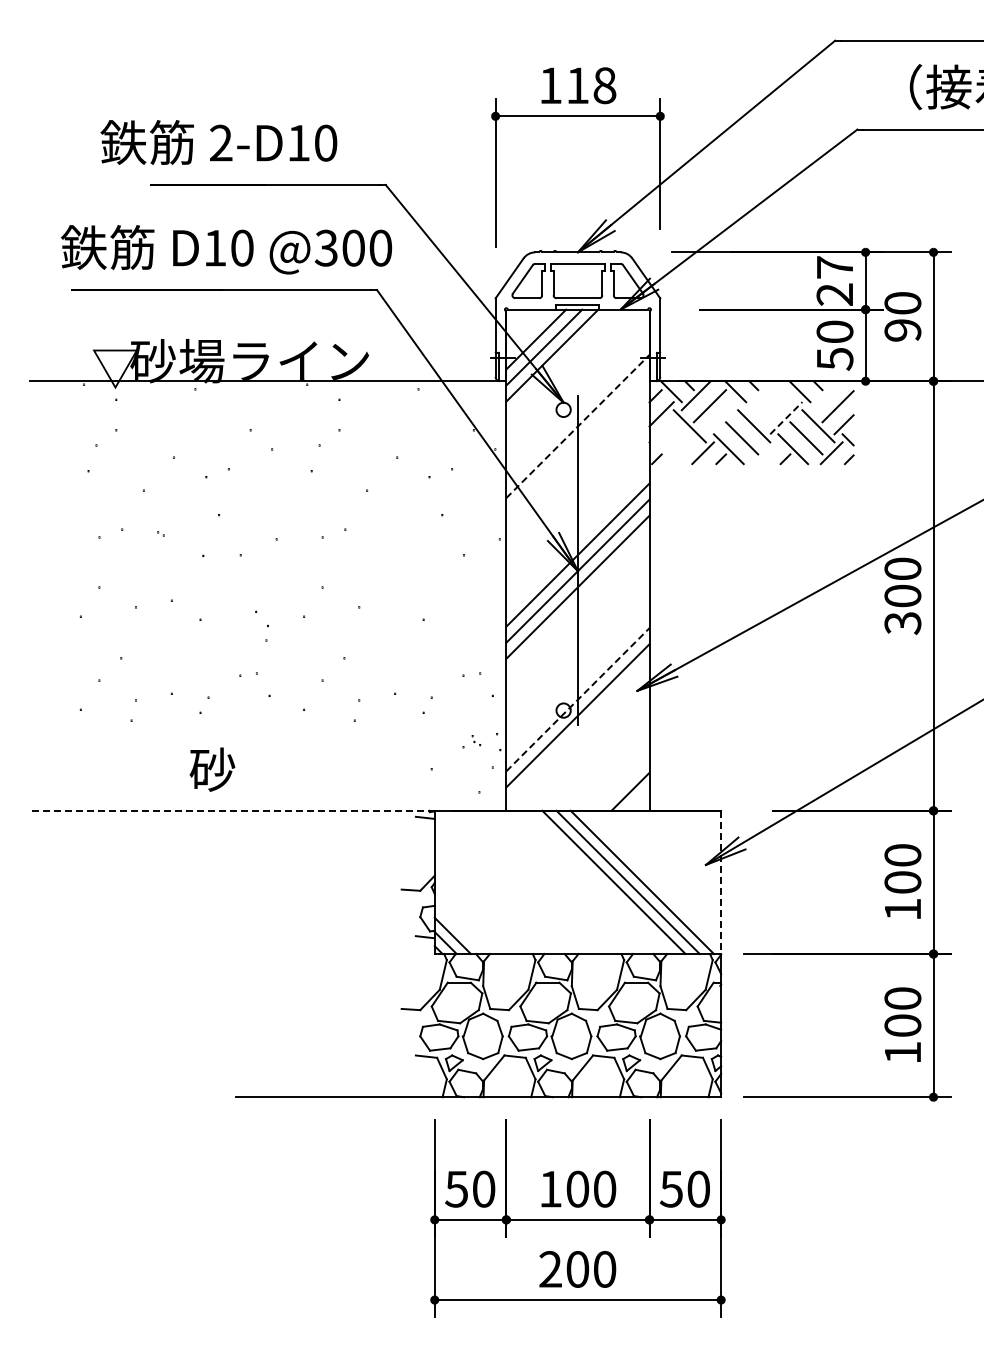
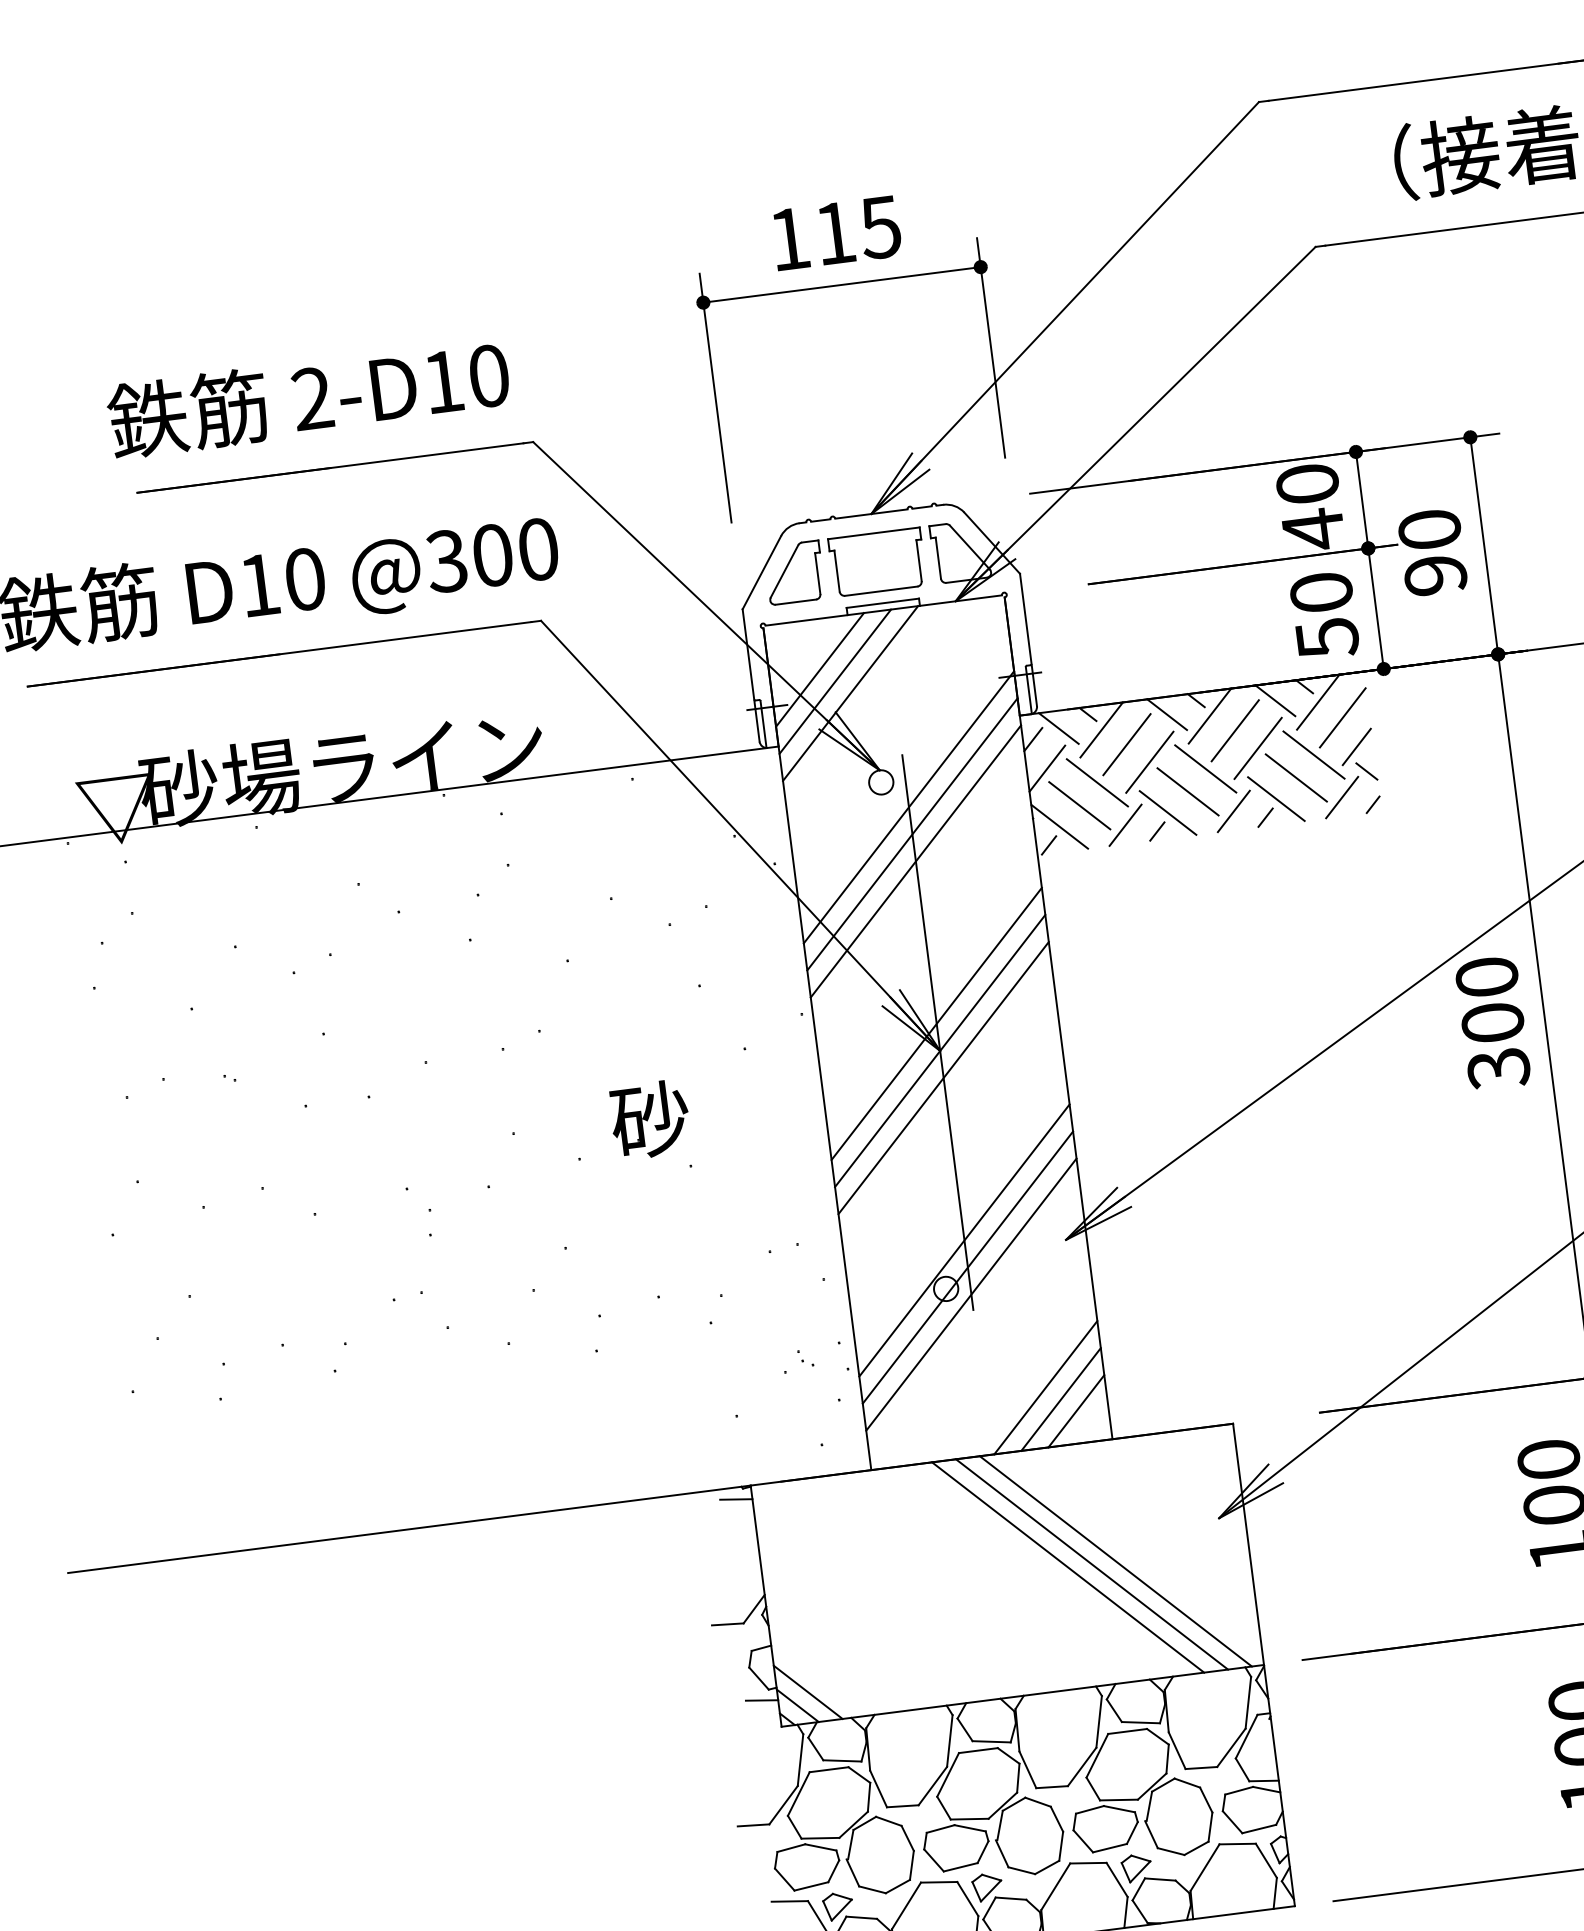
text: (604, 85) -> (880, 227), 118 -> 115
text: (218, 142) -> (307, 398), moved
text: (834, 281) -> (1309, 507), 27 -> 40
line: (760, 395) -> (1209, 715), added
line: (824, 395) -> (1317, 701), added
line: (774, 406) -> (1235, 731), added
line: (721, 418) -> (1149, 762), added
line: (786, 418) -> (1258, 748), dashed -> solid
line: (578, 426) -> (909, 807), dashed -> solid
line: (677, 438) -> (1079, 806), added
line: (577, 442) -> (911, 834), added
line: (664, 449) -> (1059, 827), added
line: (767, 453) -> (1234, 811), added
line: (577, 458) -> (915, 861), added
line: (577, 683) -> (963, 1240), added
line: (578, 699) -> (968, 1267), dashed -> solid
part: (212, 769) -> (650, 1119), moved
line: (614, 775) -> (1045, 1387), added
line: (622, 783) -> (1061, 1399), added
line: (232, 810) -> (409, 1528), dashed -> solid
line: (721, 882) -> (1249, 1544), dashed -> solid

